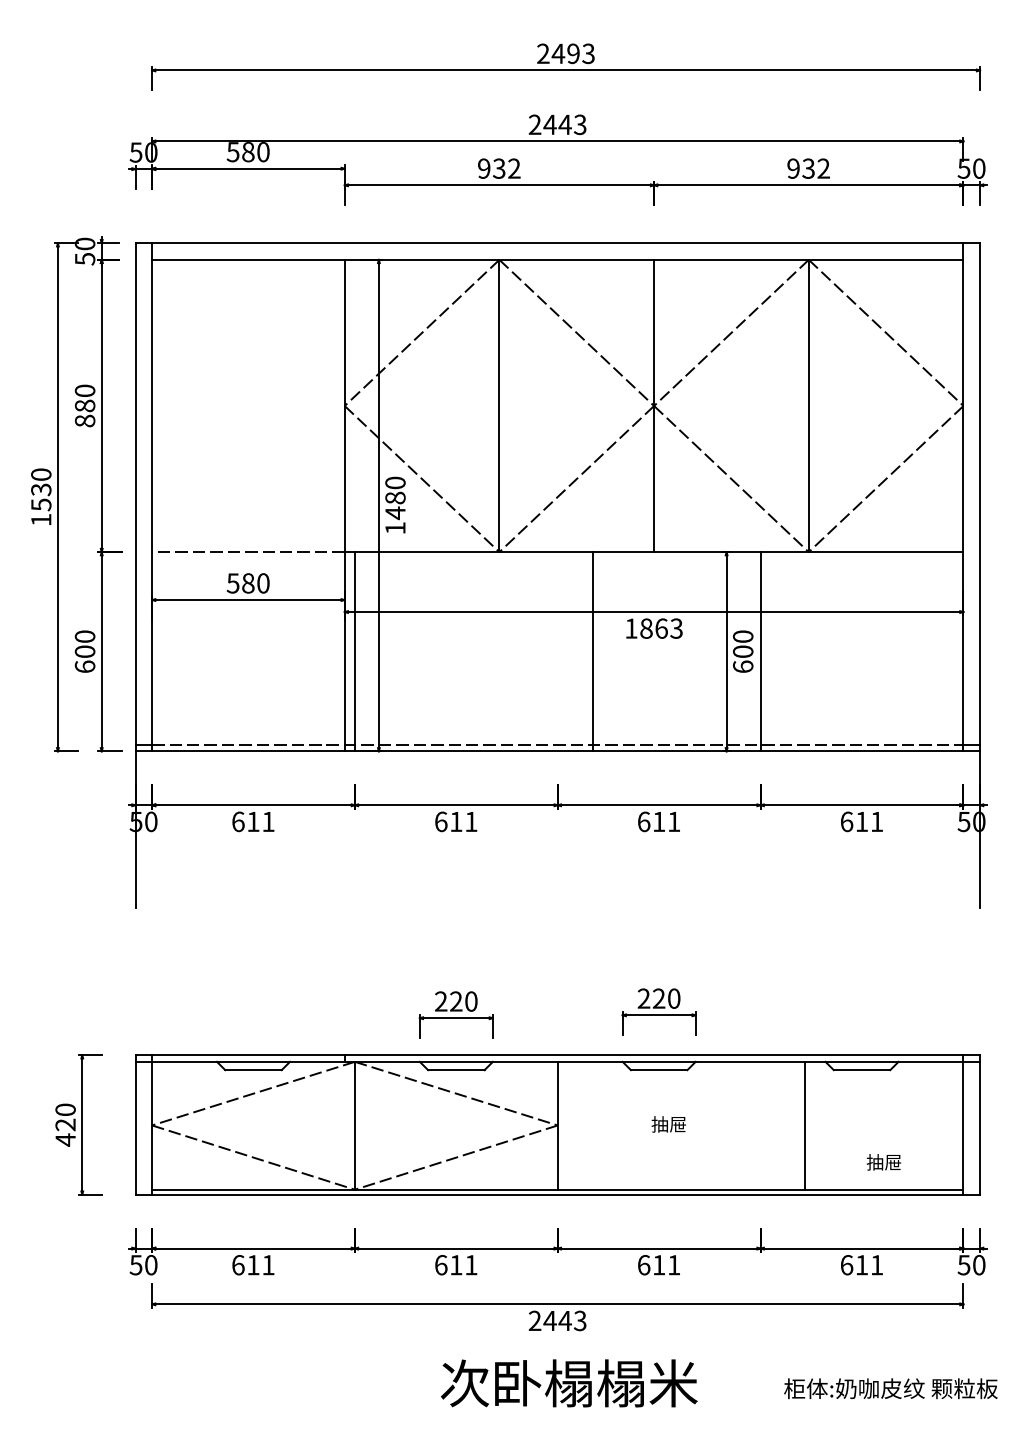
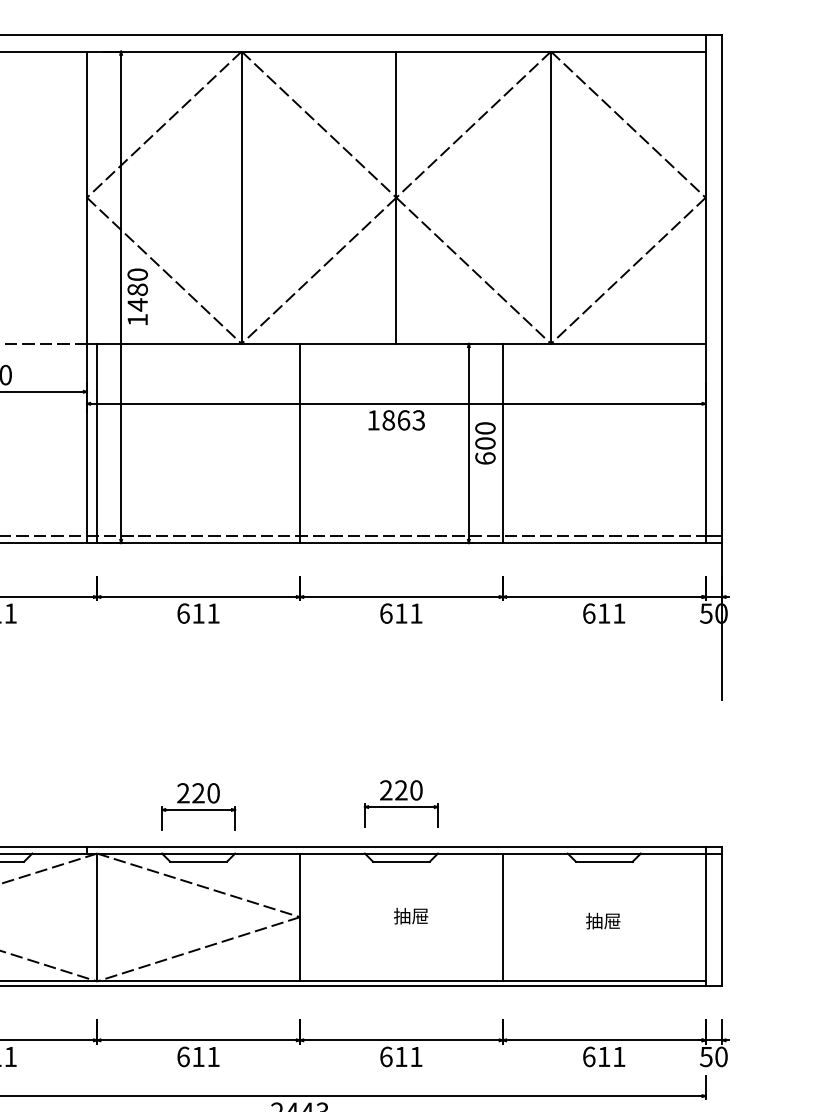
line: (592, 651) -> (299, 443), moved
line: (804, 1125) -> (502, 917), moved
text: (883, 1162) -> (602, 921), moved

